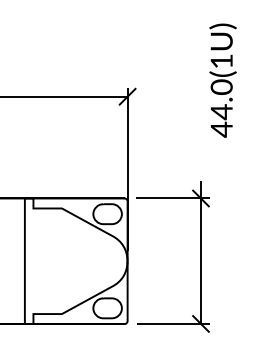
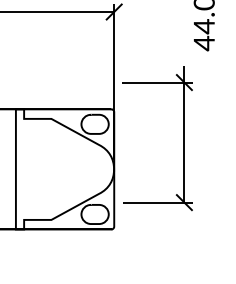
part: (200, 256) -> (183, 138), moved

